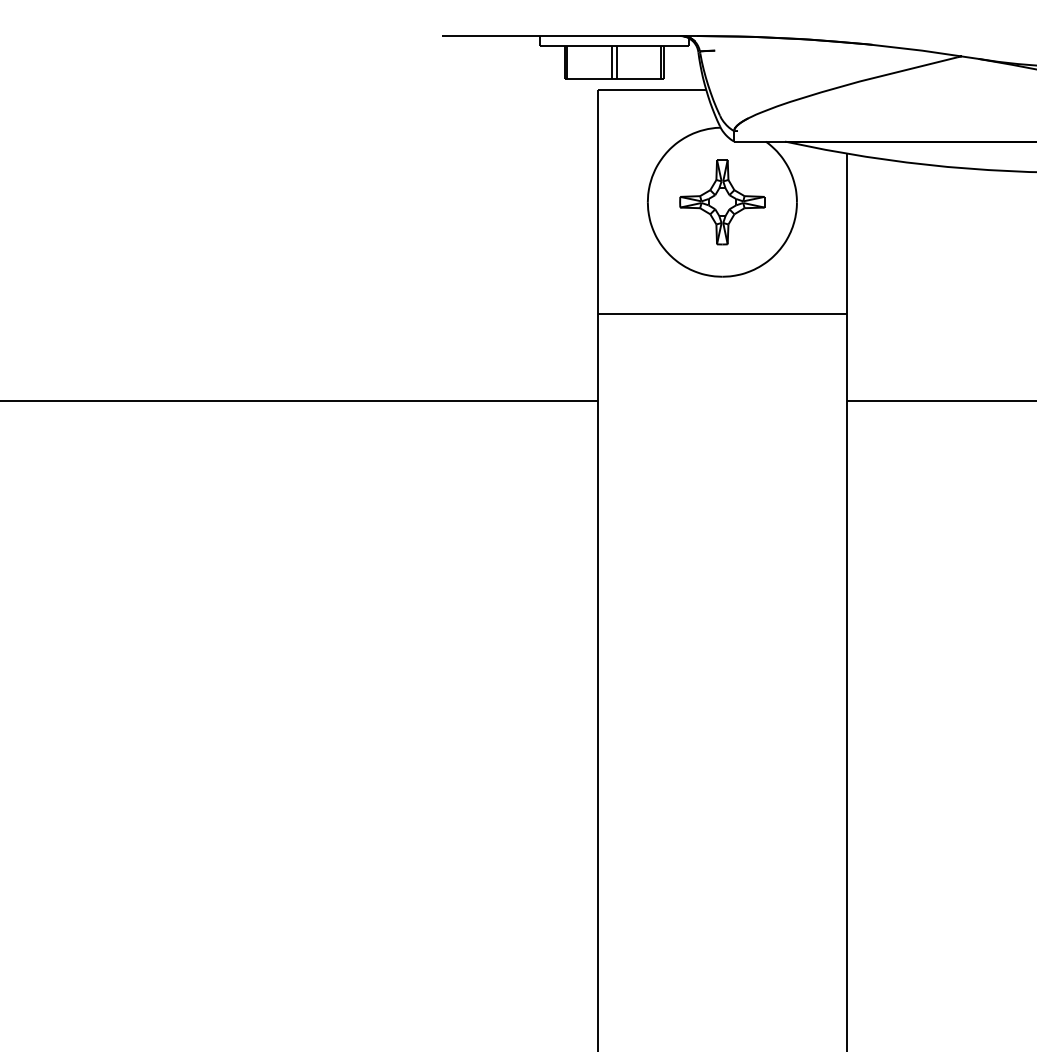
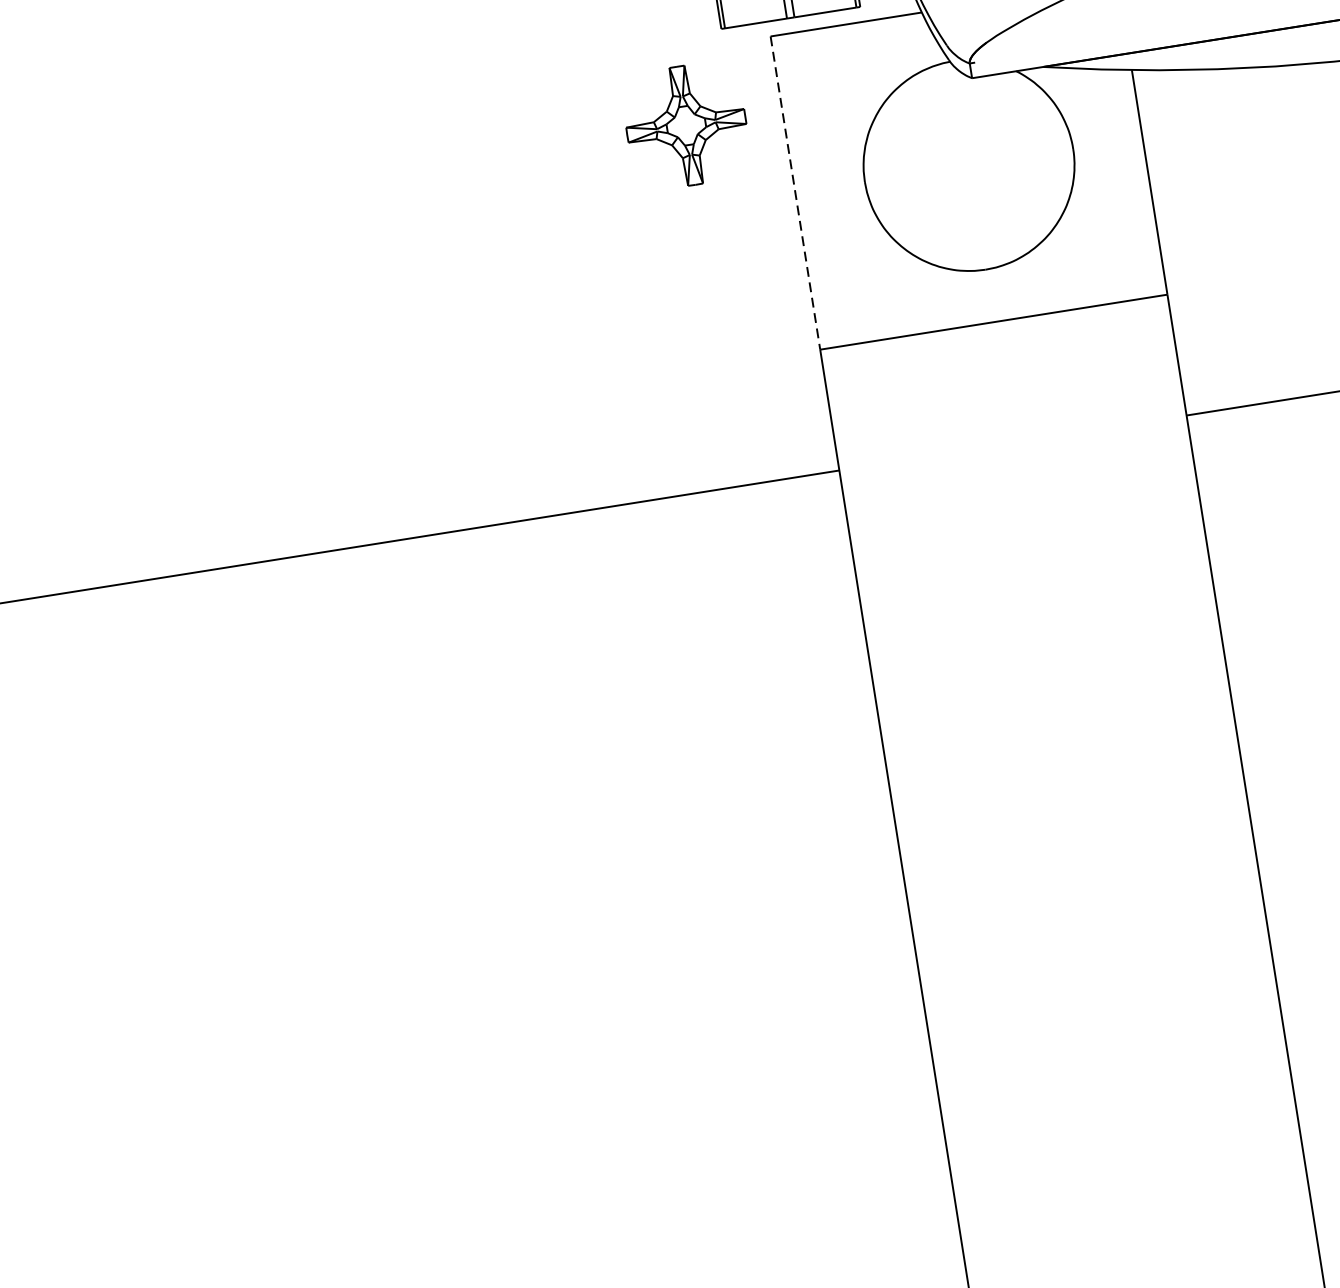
line: (598, 202) -> (796, 193), solid -> dashed
part: (722, 202) -> (686, 126), moved

